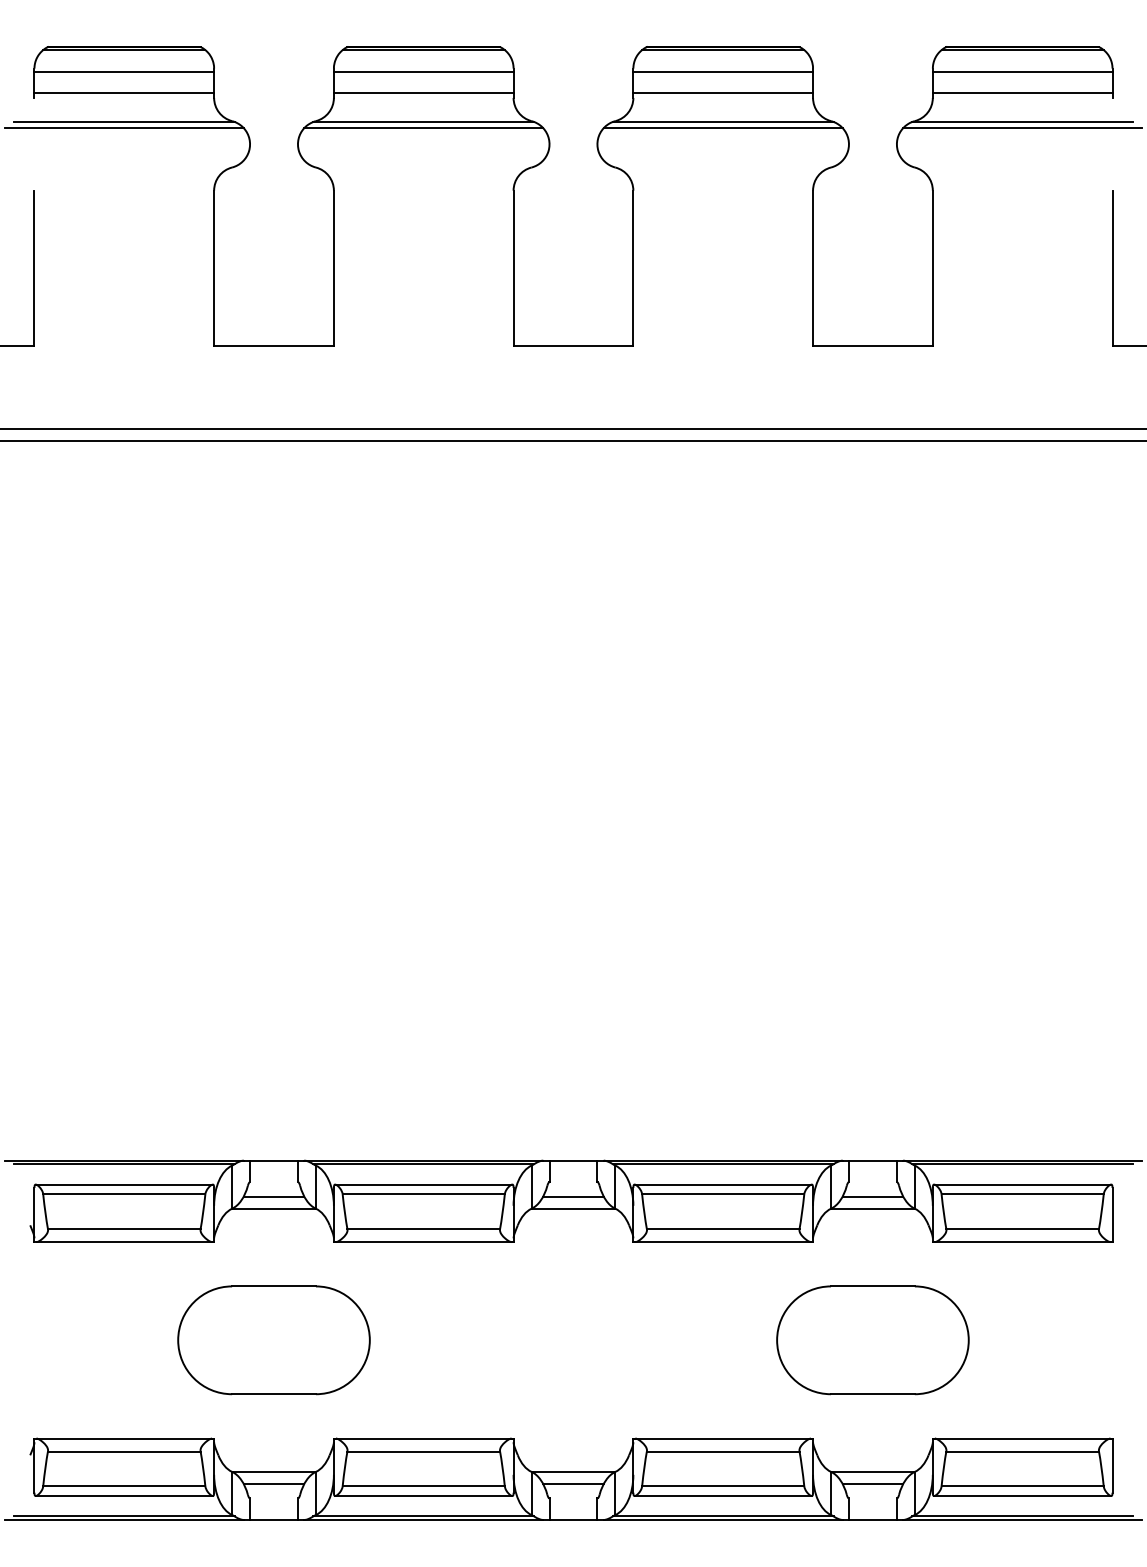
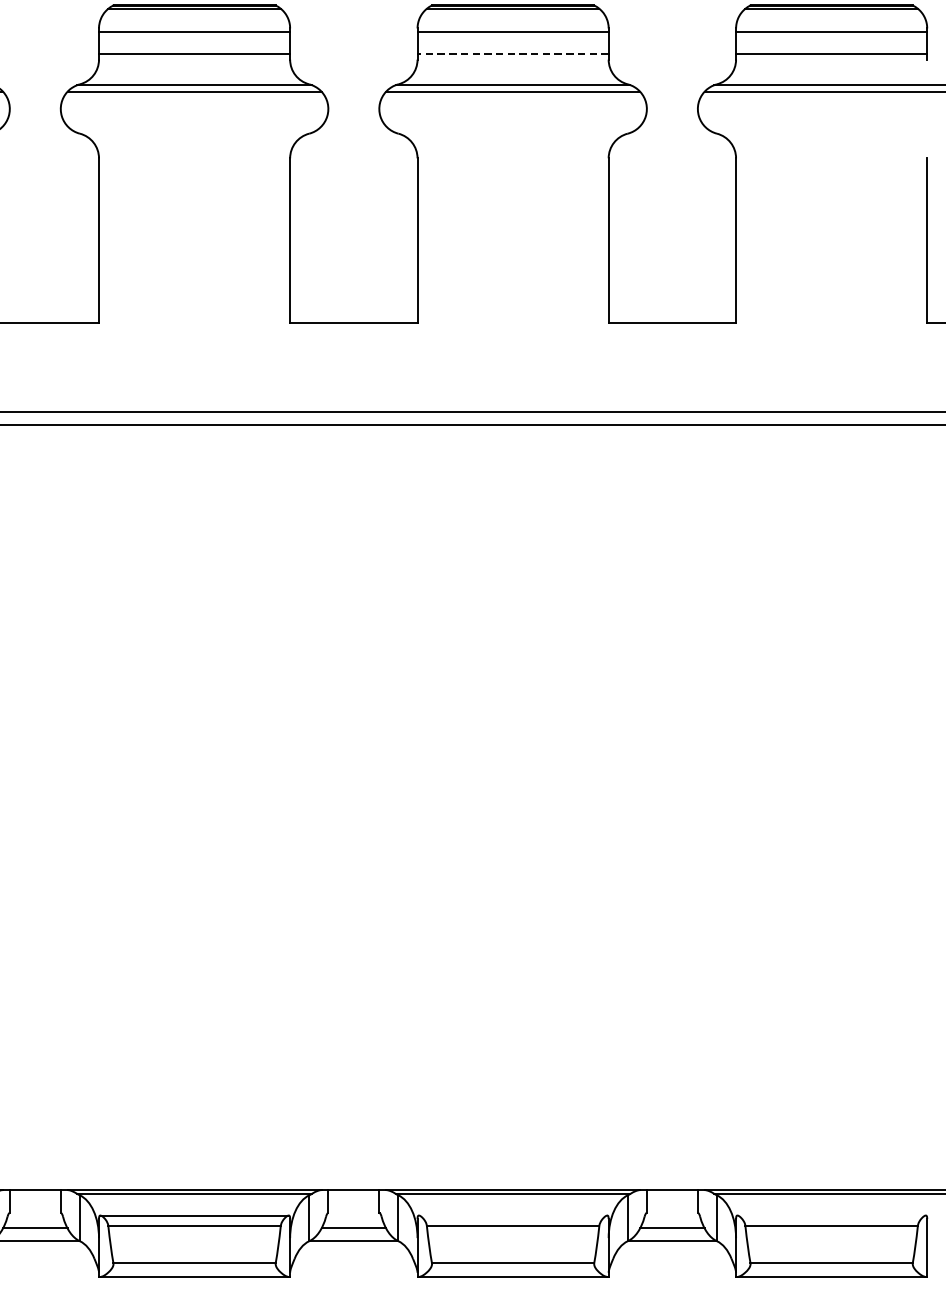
line: (723, 92) -> (513, 53), solid -> dashed
line: (722, 1184) -> (512, 1215), removed
line: (1022, 1184) -> (831, 1215), removed

